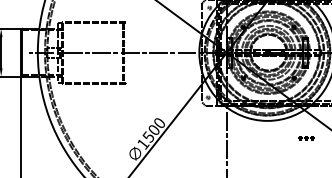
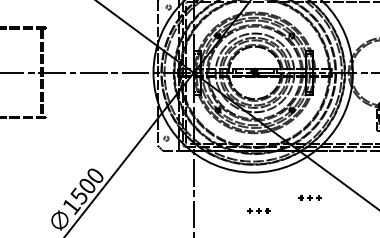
part: (271, 147) -> (259, 211), added

